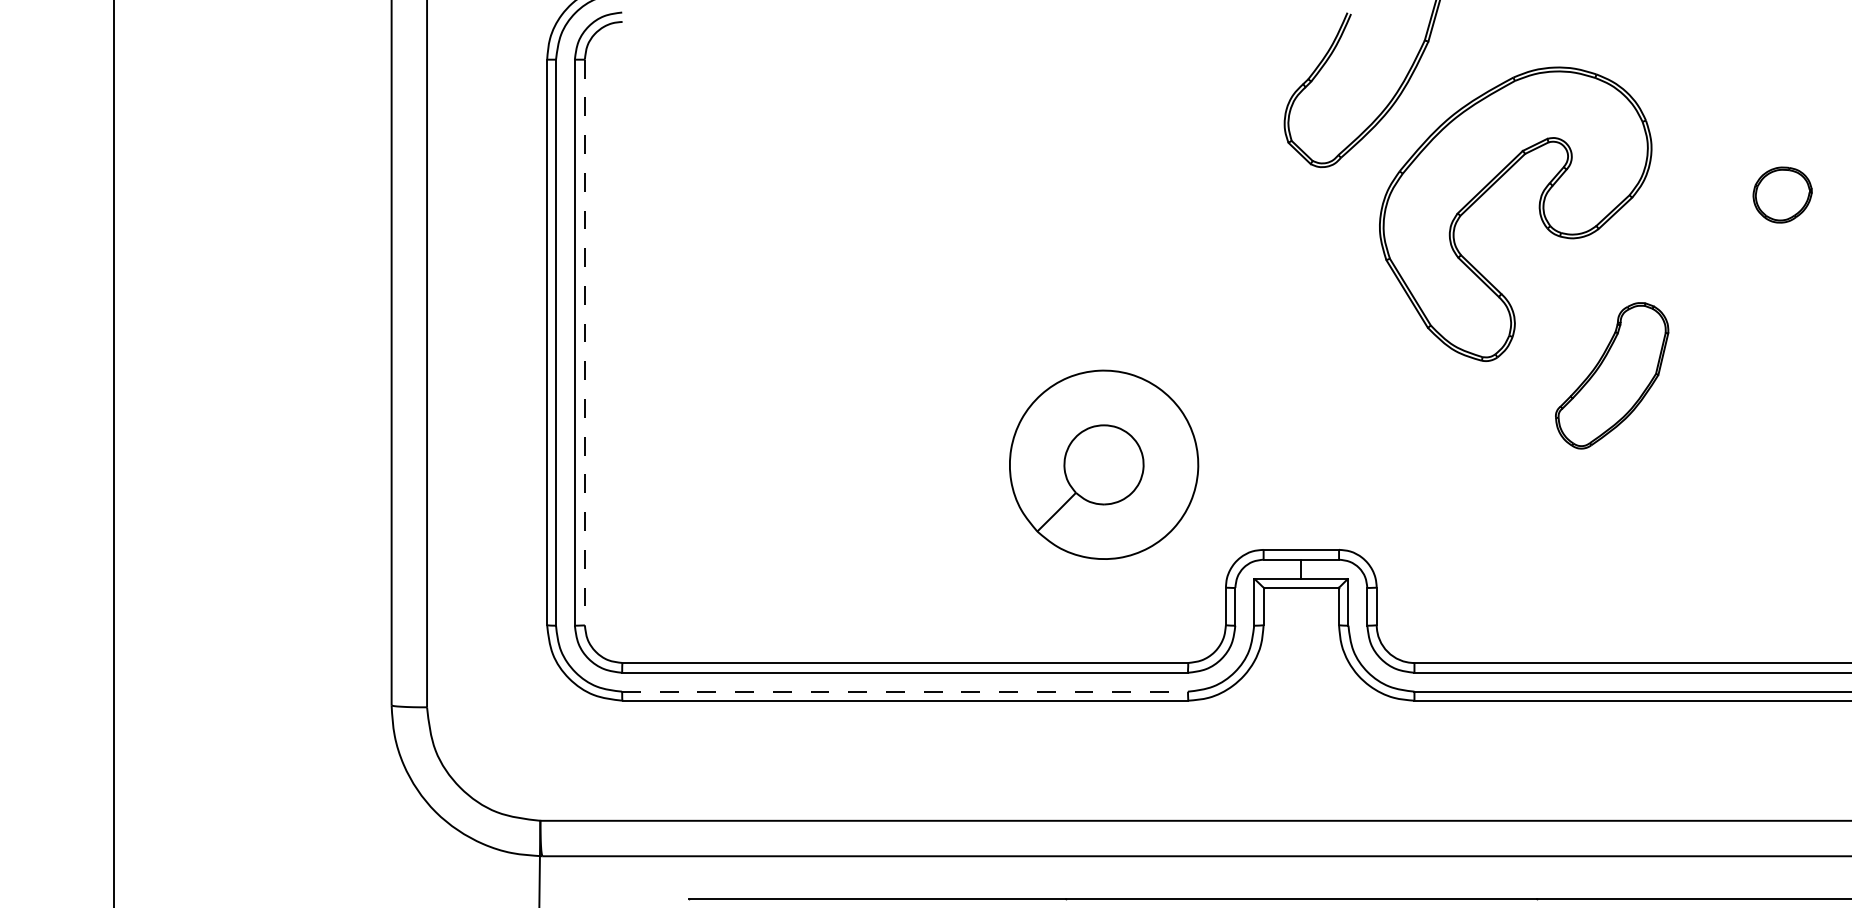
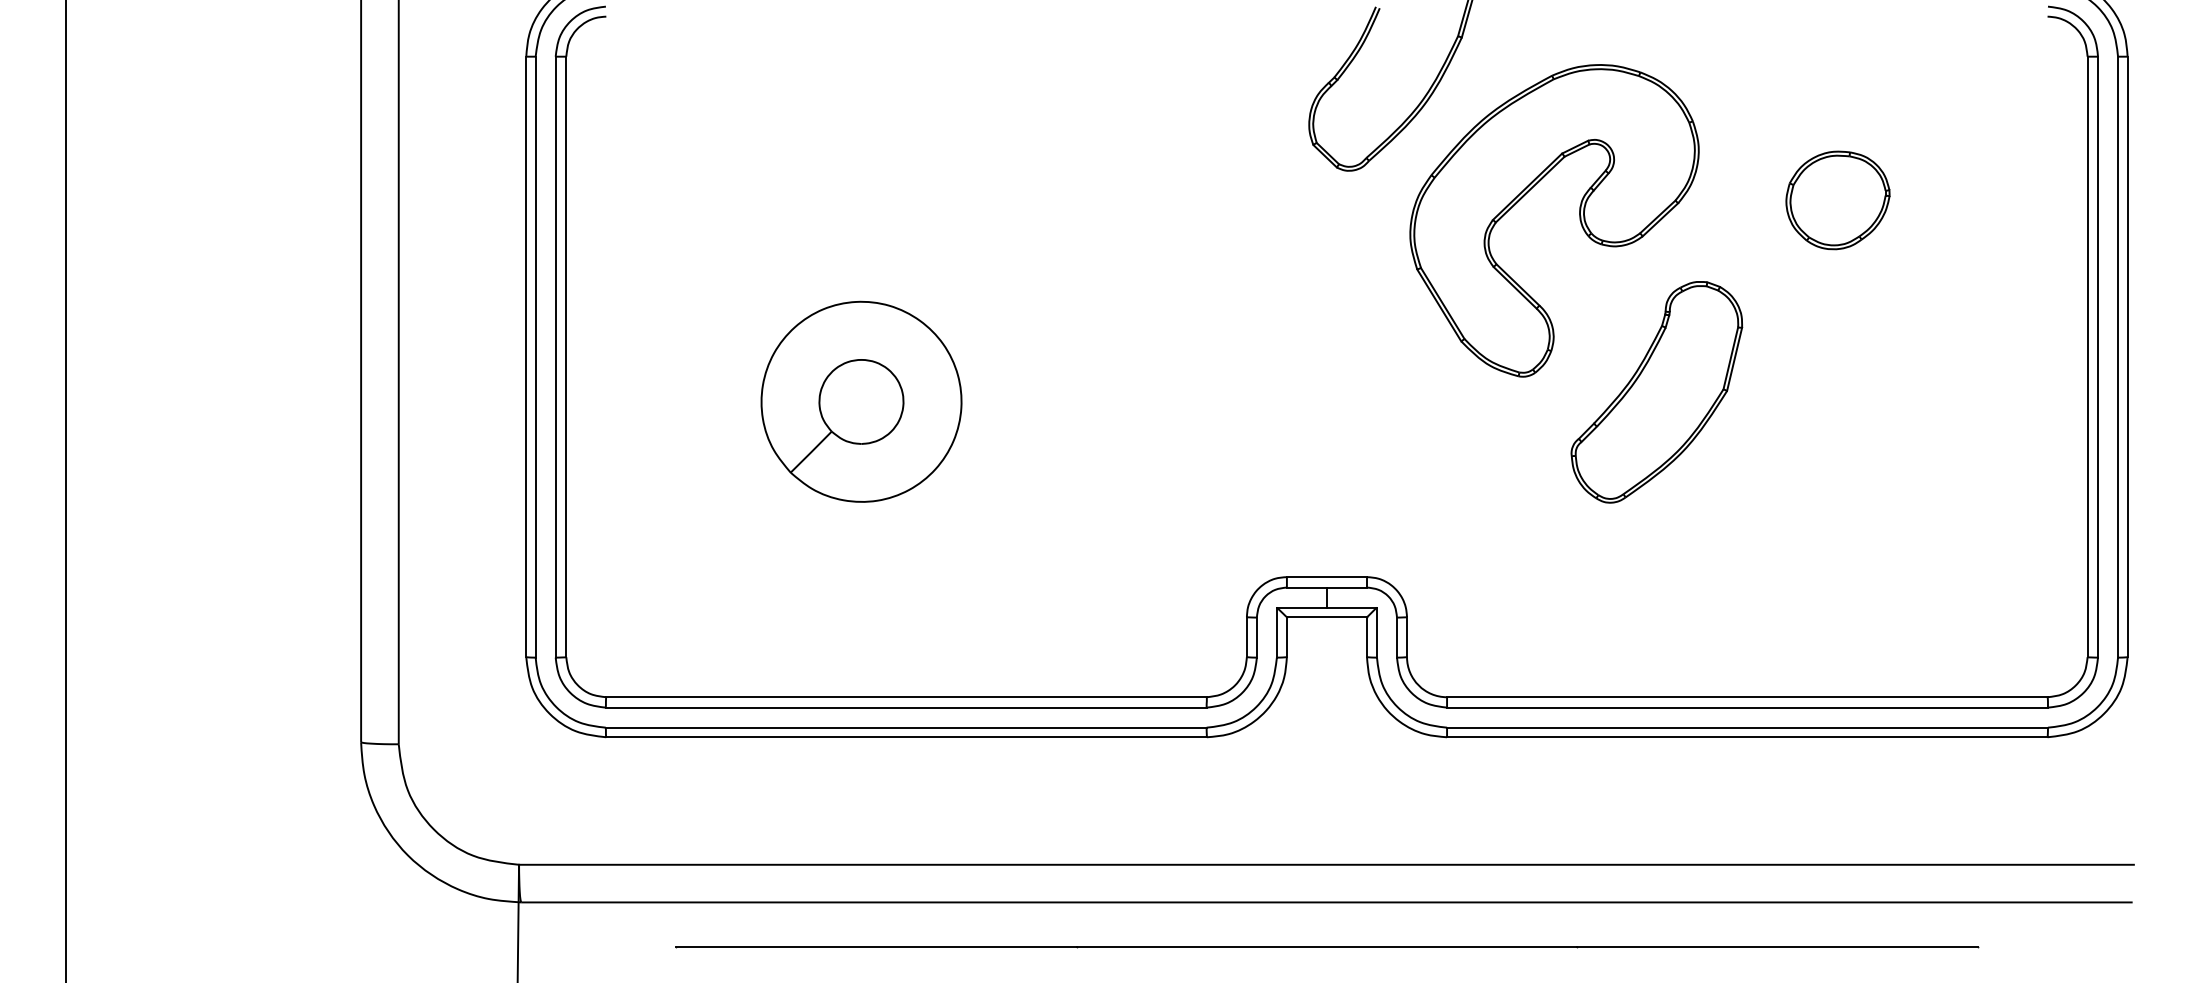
part: (1782, 195) -> (1837, 200), size x1.67
line: (585, 343) -> (566, 357), dashed -> solid
part: (1611, 375) -> (1656, 392), size x1.43
part: (1104, 464) -> (861, 401), moved
line: (905, 691) -> (906, 727), dashed -> solid

